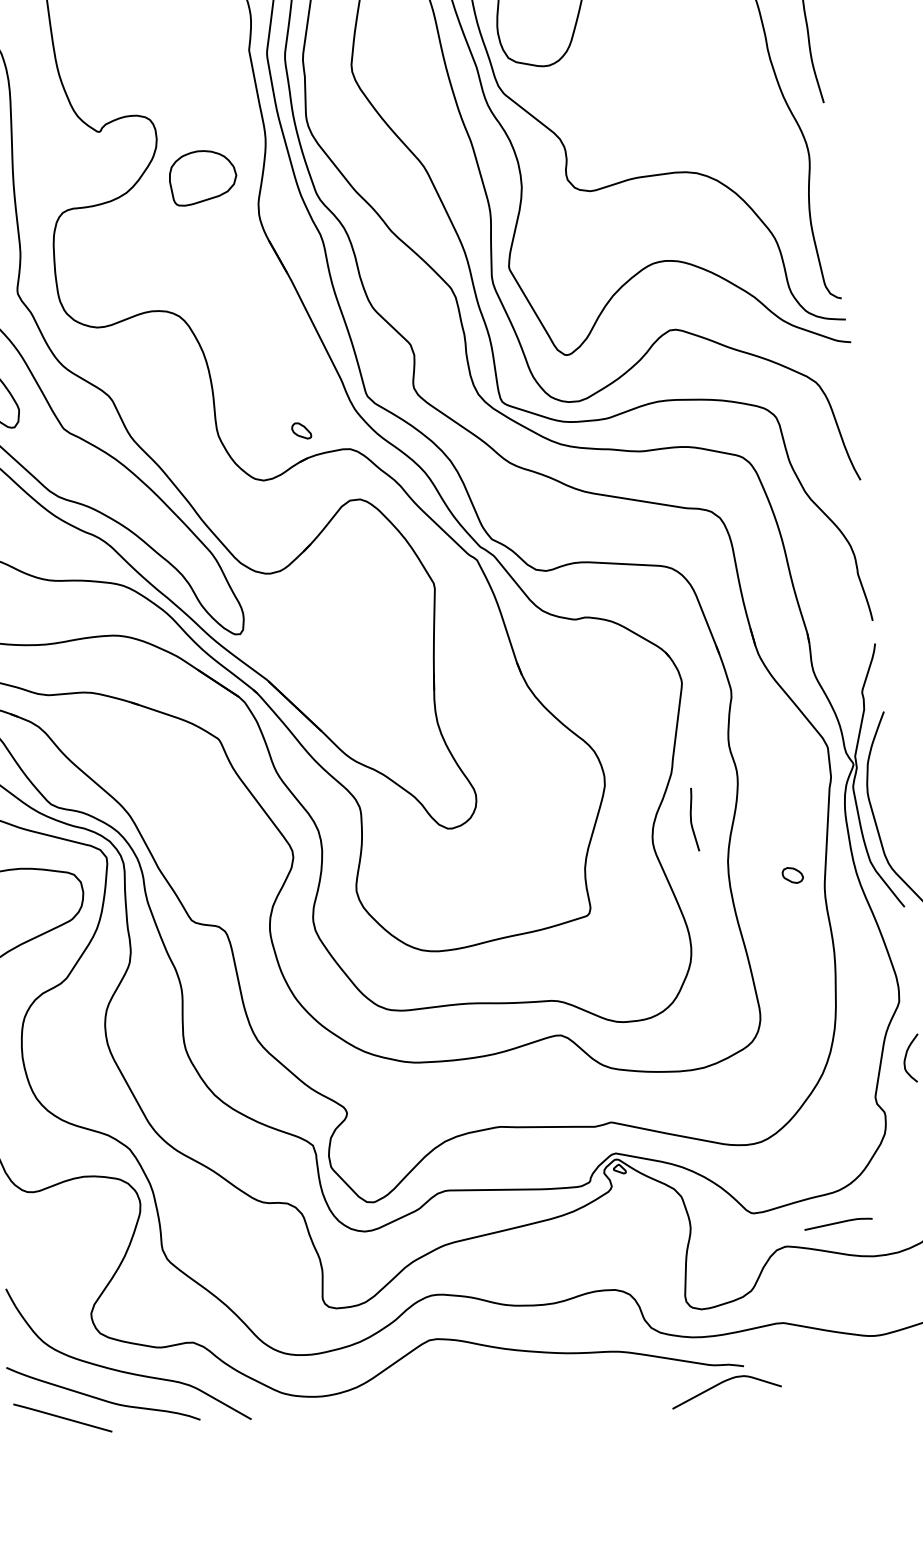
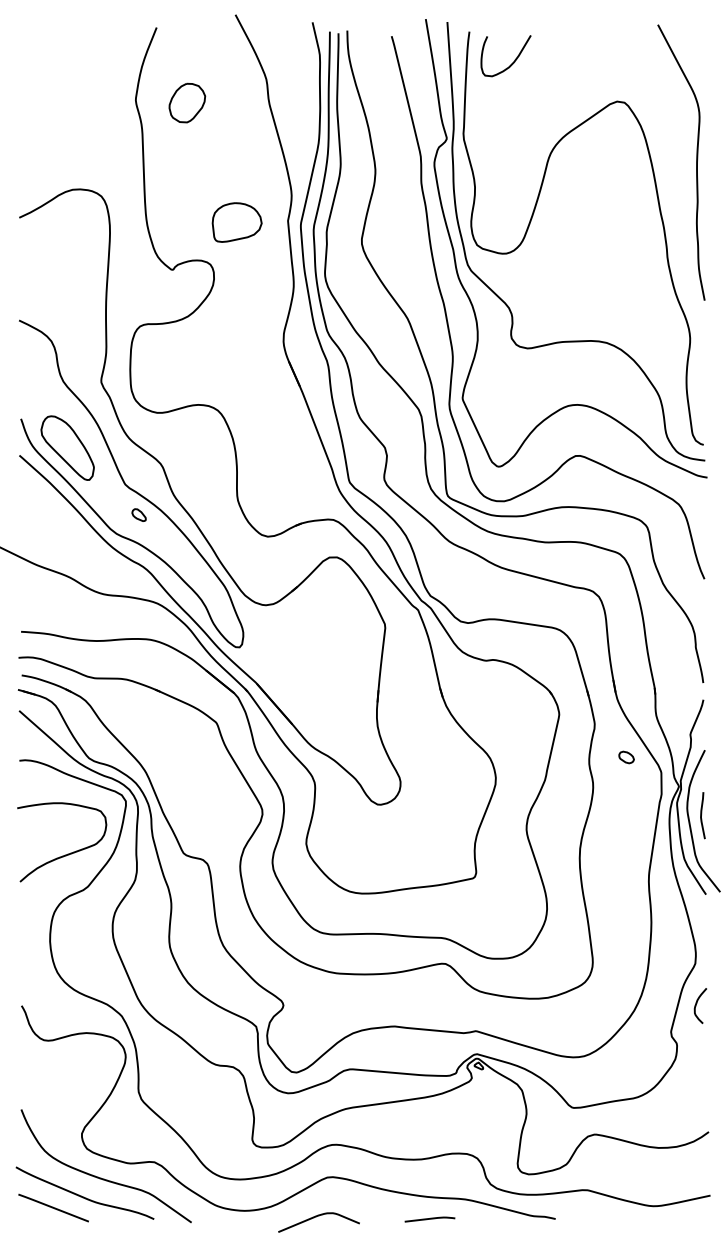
part: (202, 177) -> (236, 222), moved
part: (300, 430) -> (138, 514), moved
curve: (692, 818) -> (702, 814), moved
part: (792, 875) -> (626, 757), moved
curve: (837, 1223) -> (429, 1219), moved
curve: (722, 1384) -> (316, 1217), moved

